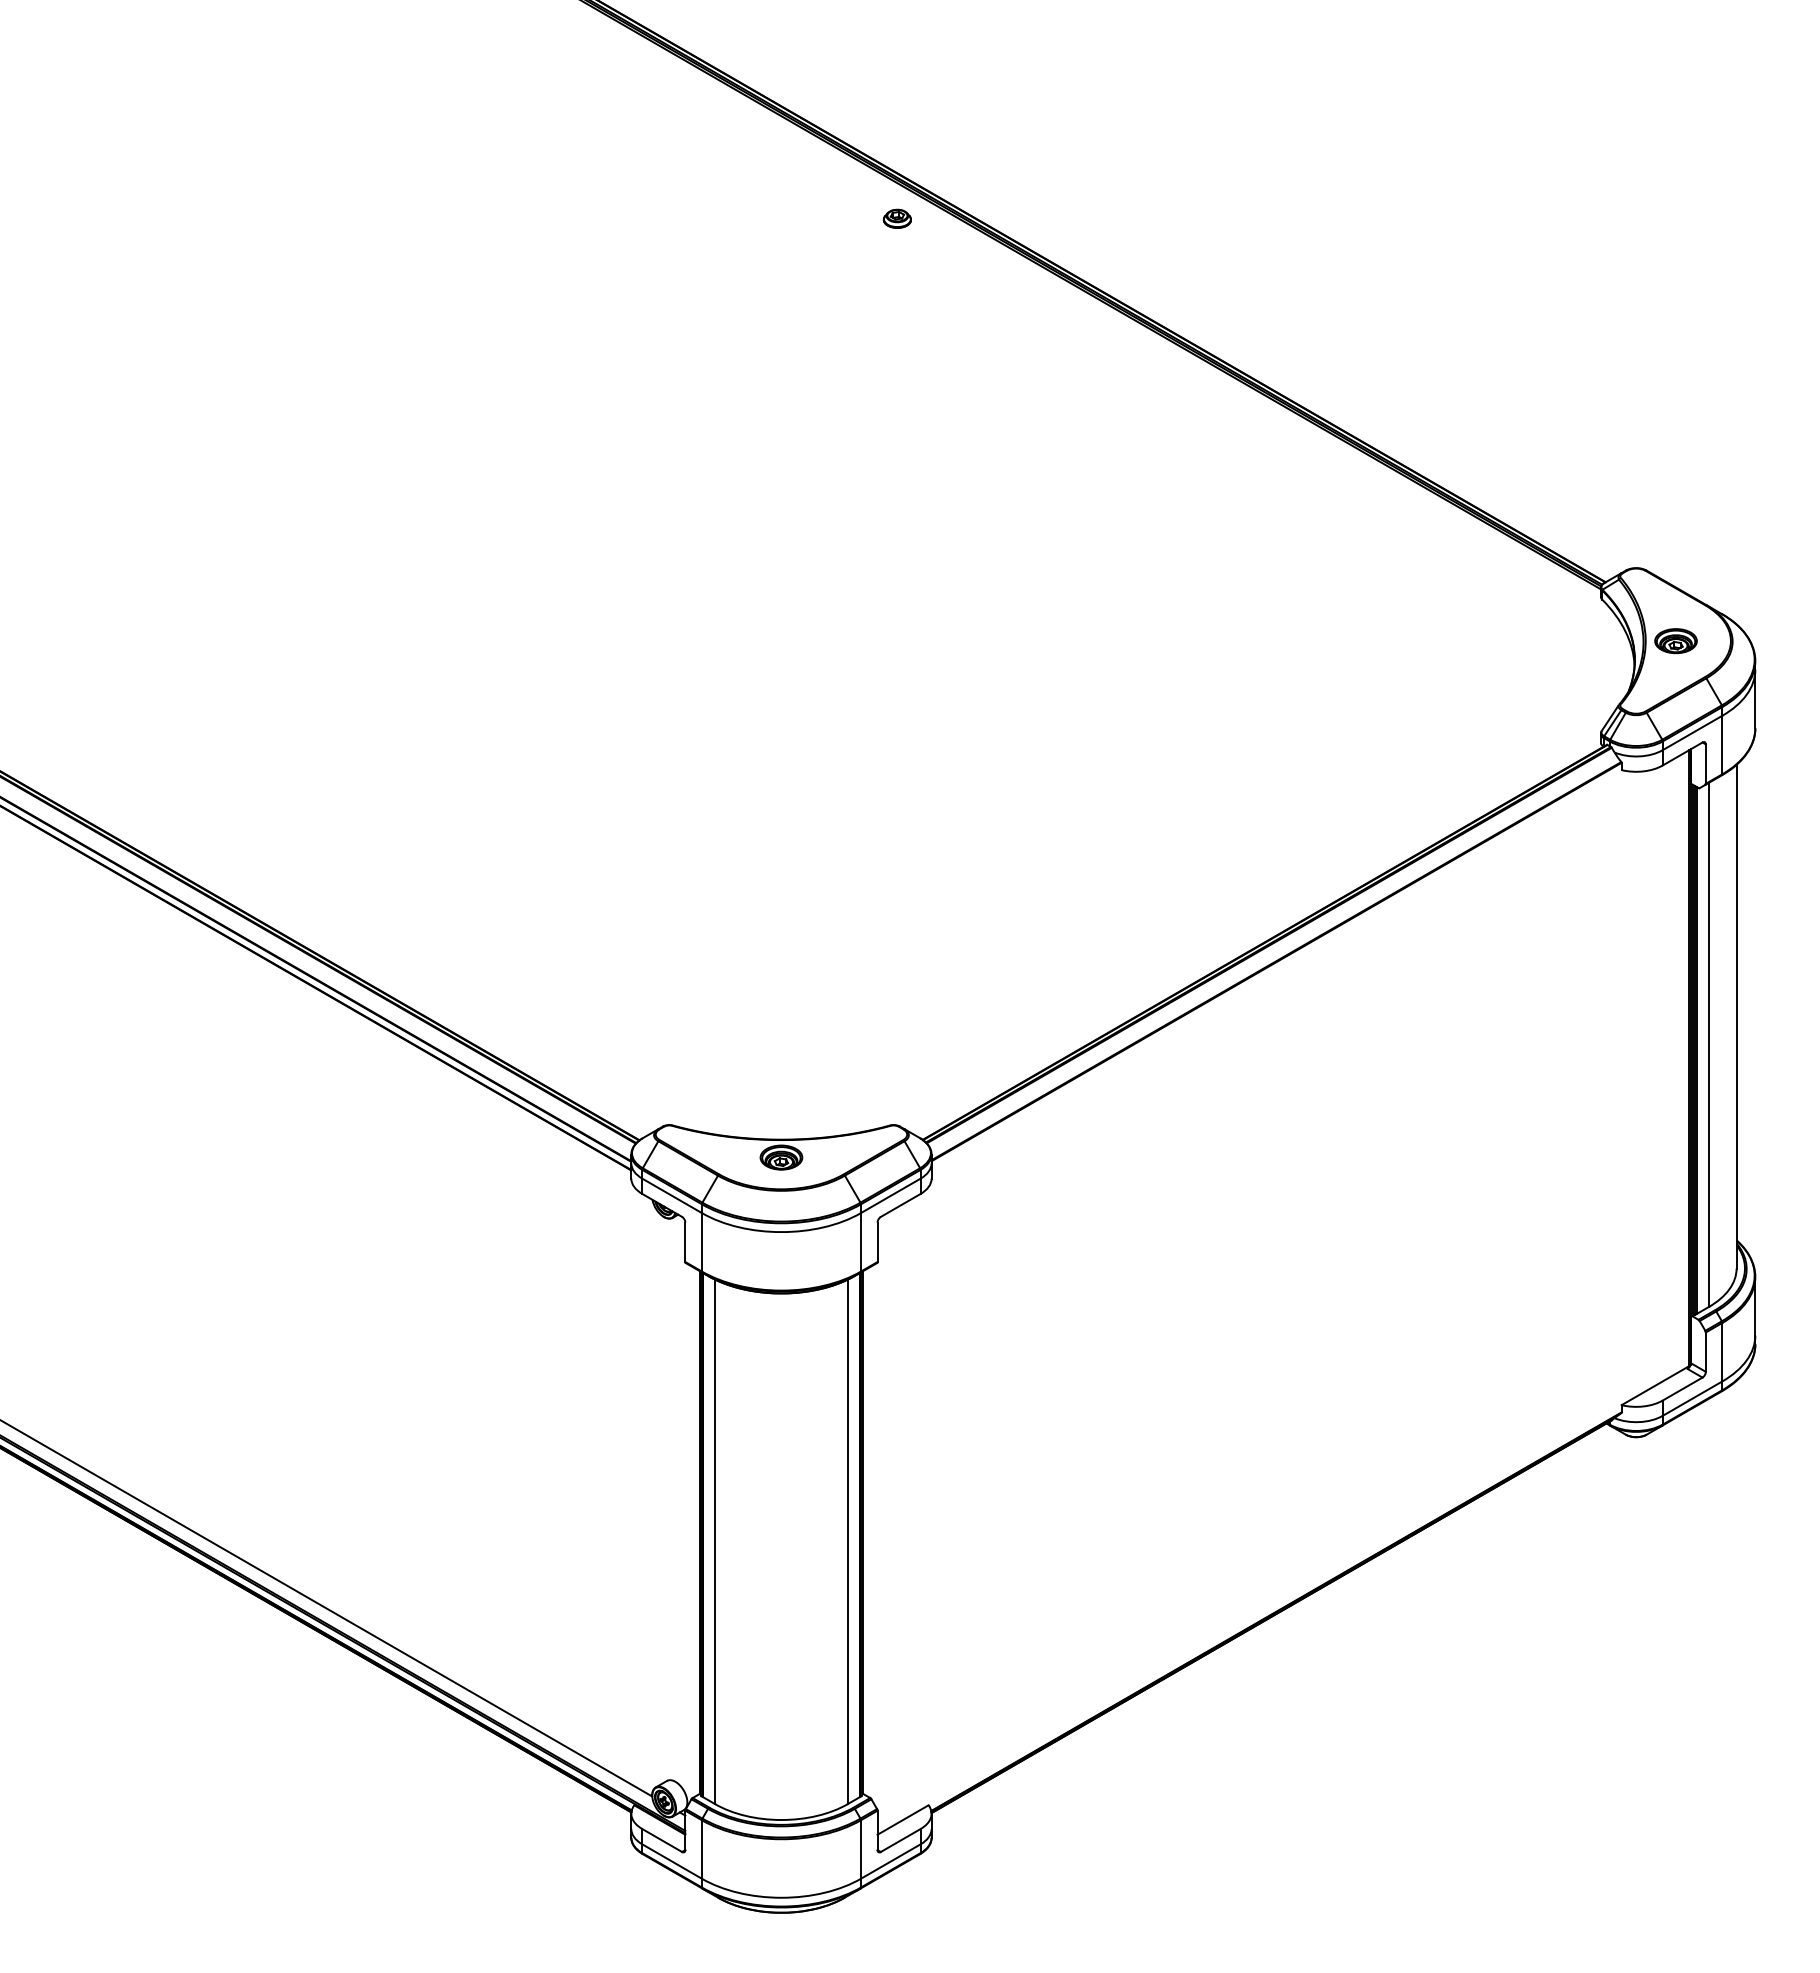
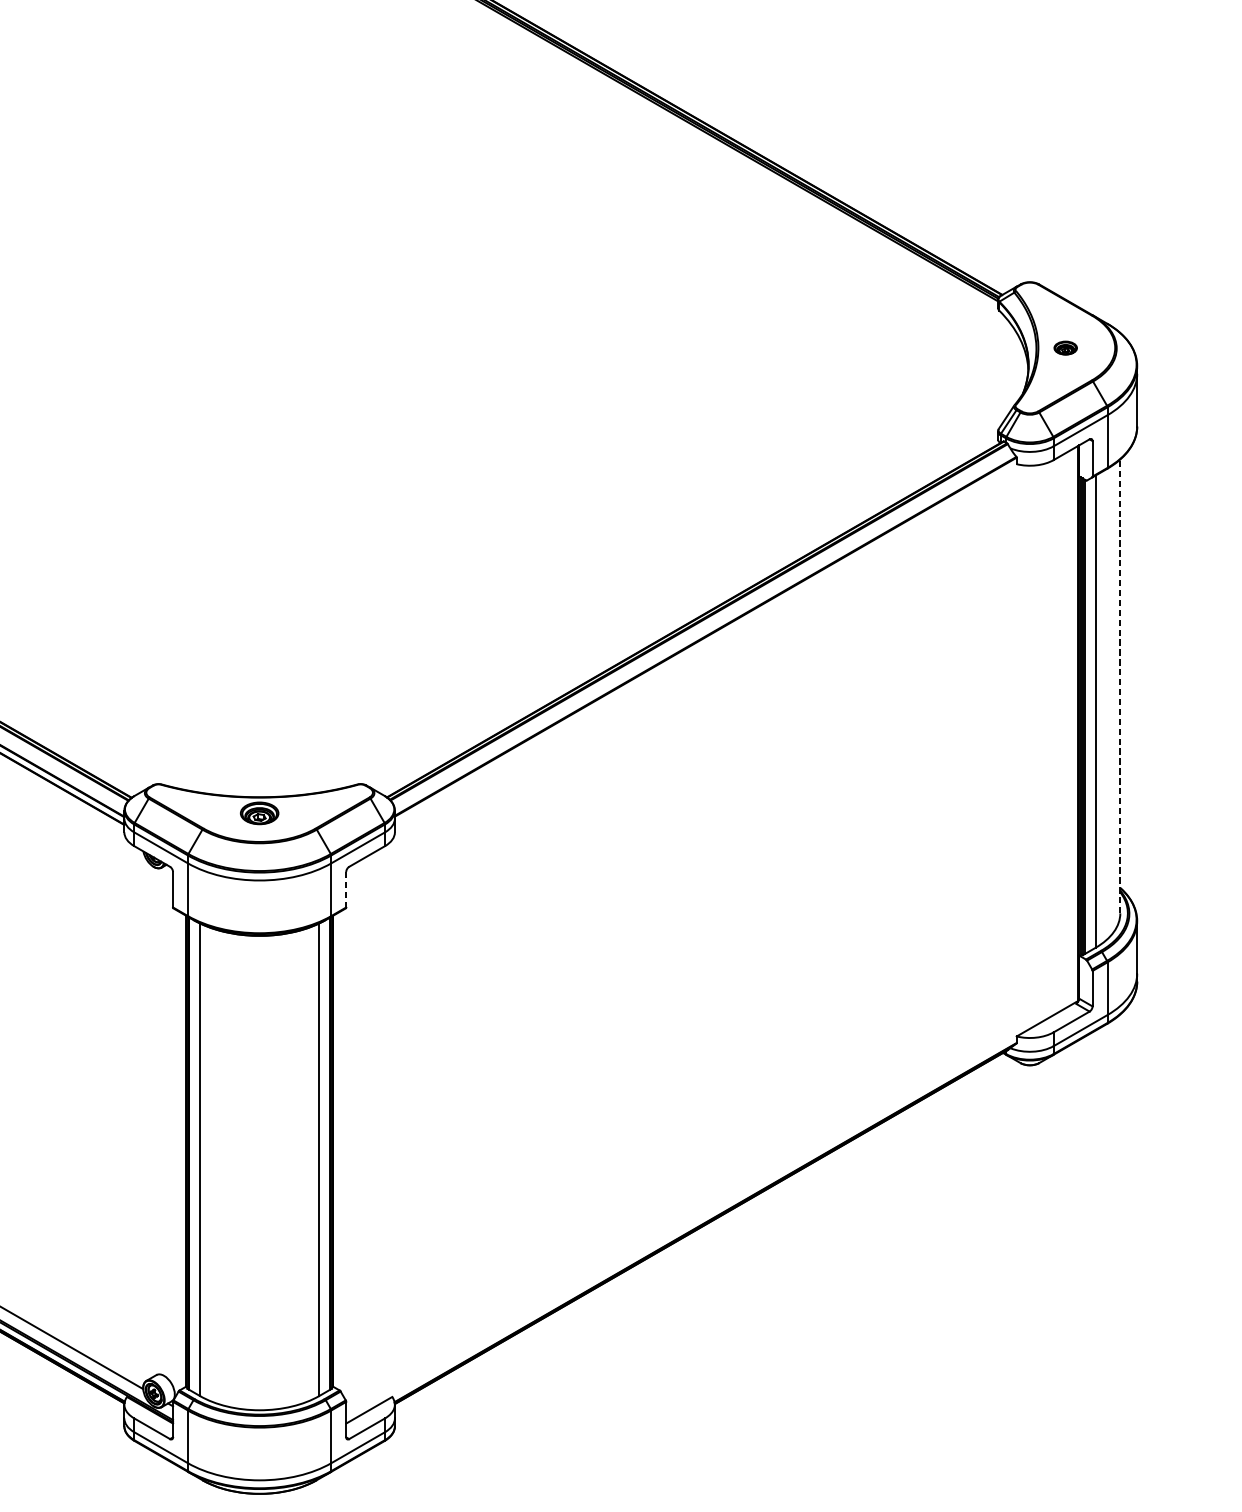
part: (1675, 641) -> (1065, 348), size x0.6
line: (1736, 1016) -> (1120, 686), solid -> dashed
line: (877, 1242) -> (346, 889), solid -> dashed

